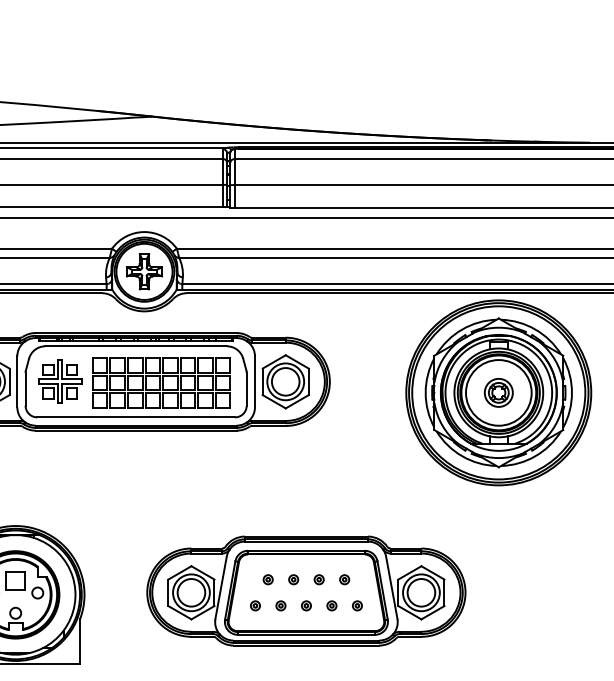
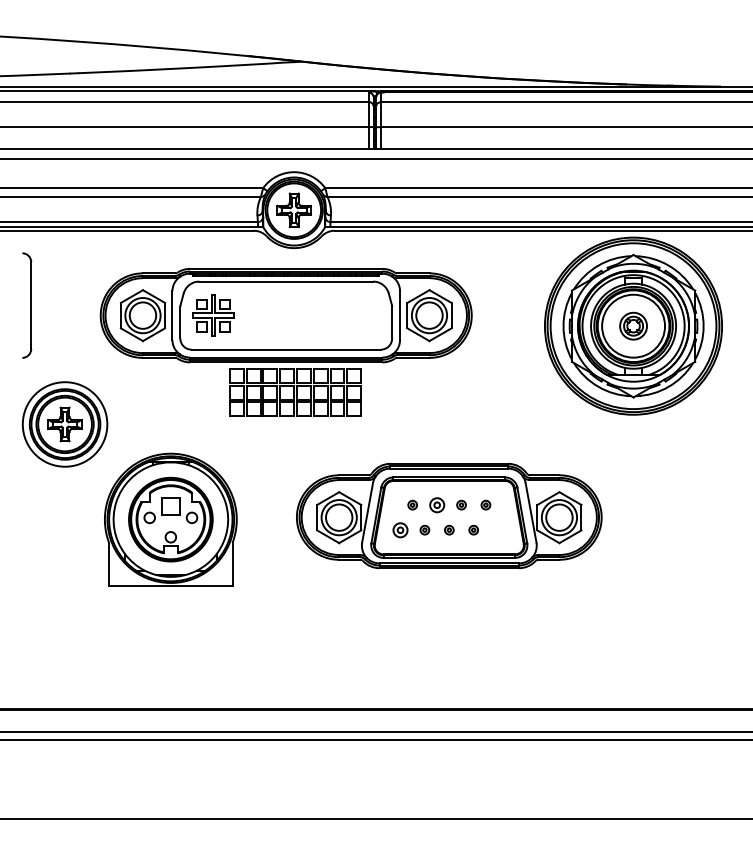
part: (161, 382) -> (295, 392), moved
part: (293, 579) -> (436, 504), size x1.6
part: (255, 605) -> (400, 529), size x1.6
part: (356, 605) -> (497, 529), removed

